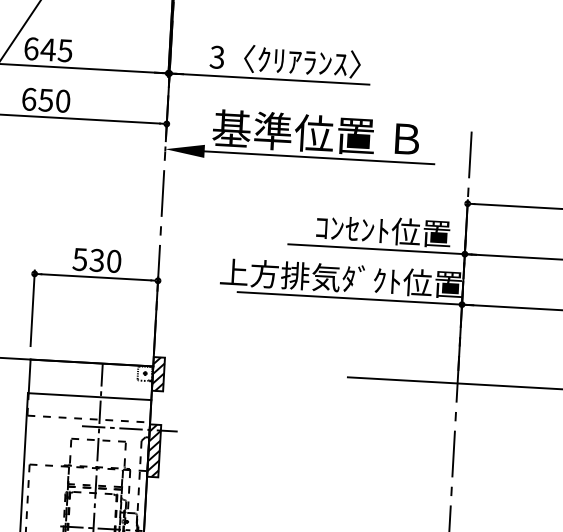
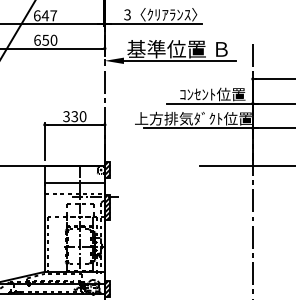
text: (64, 50) -> (53, 15), 645 -> 647
text: (80, 259) -> (66, 116), 530 -> 330

